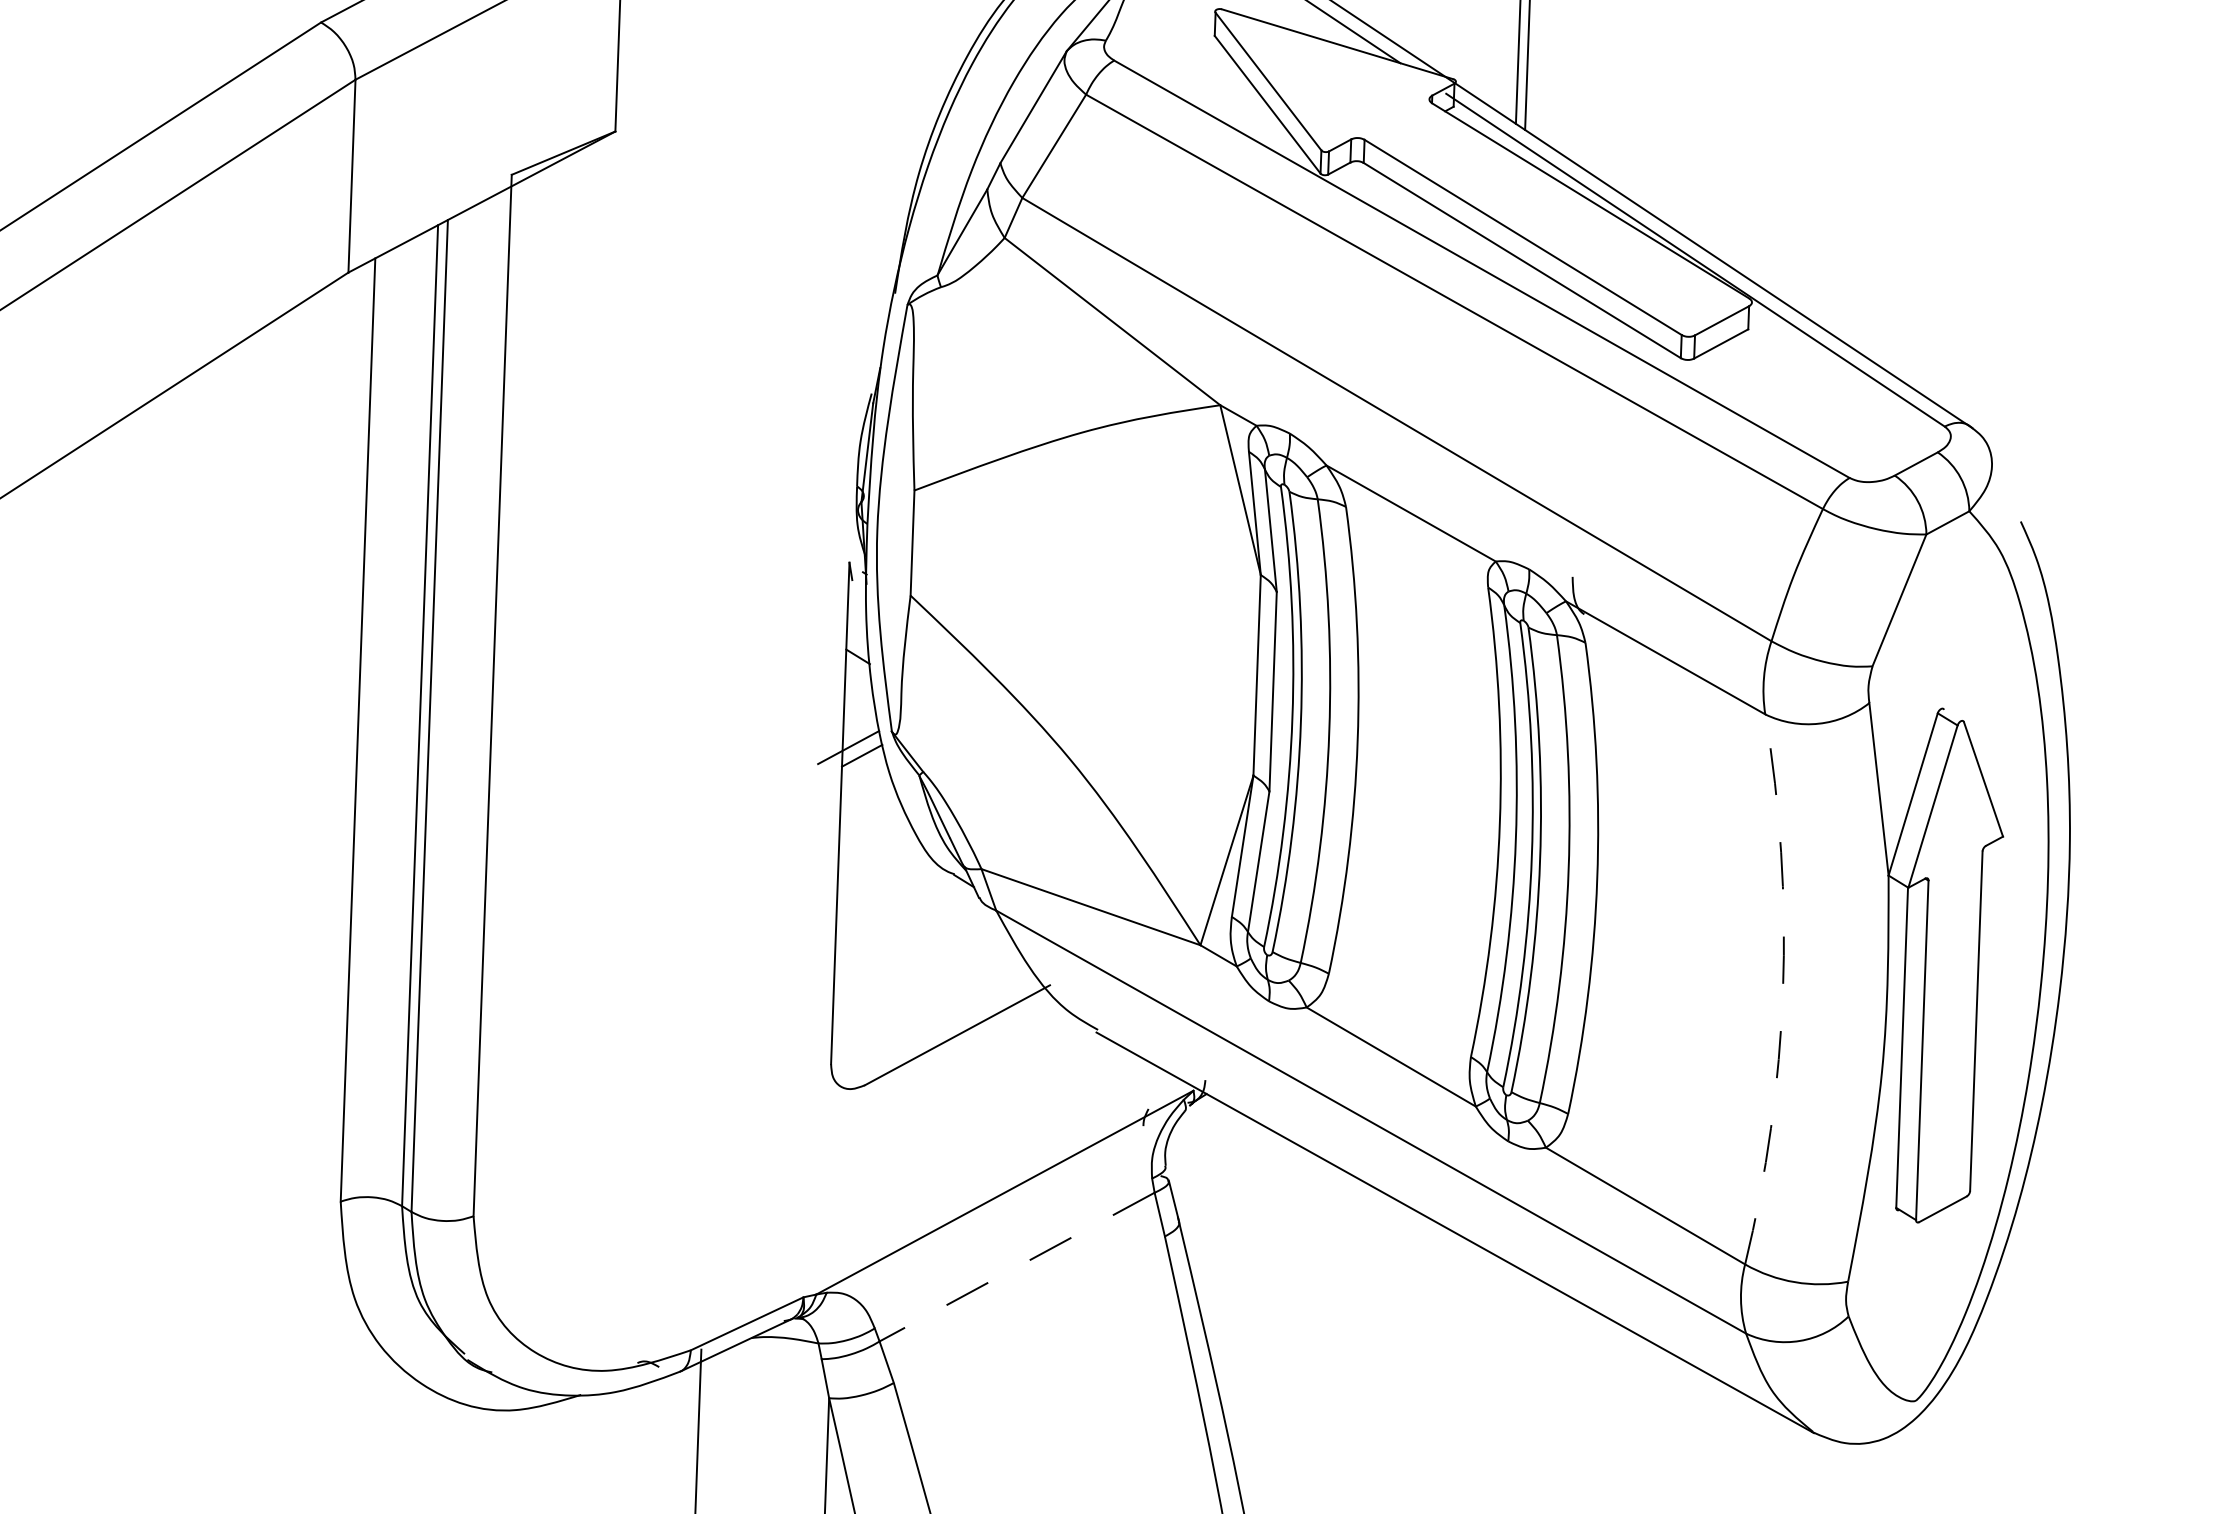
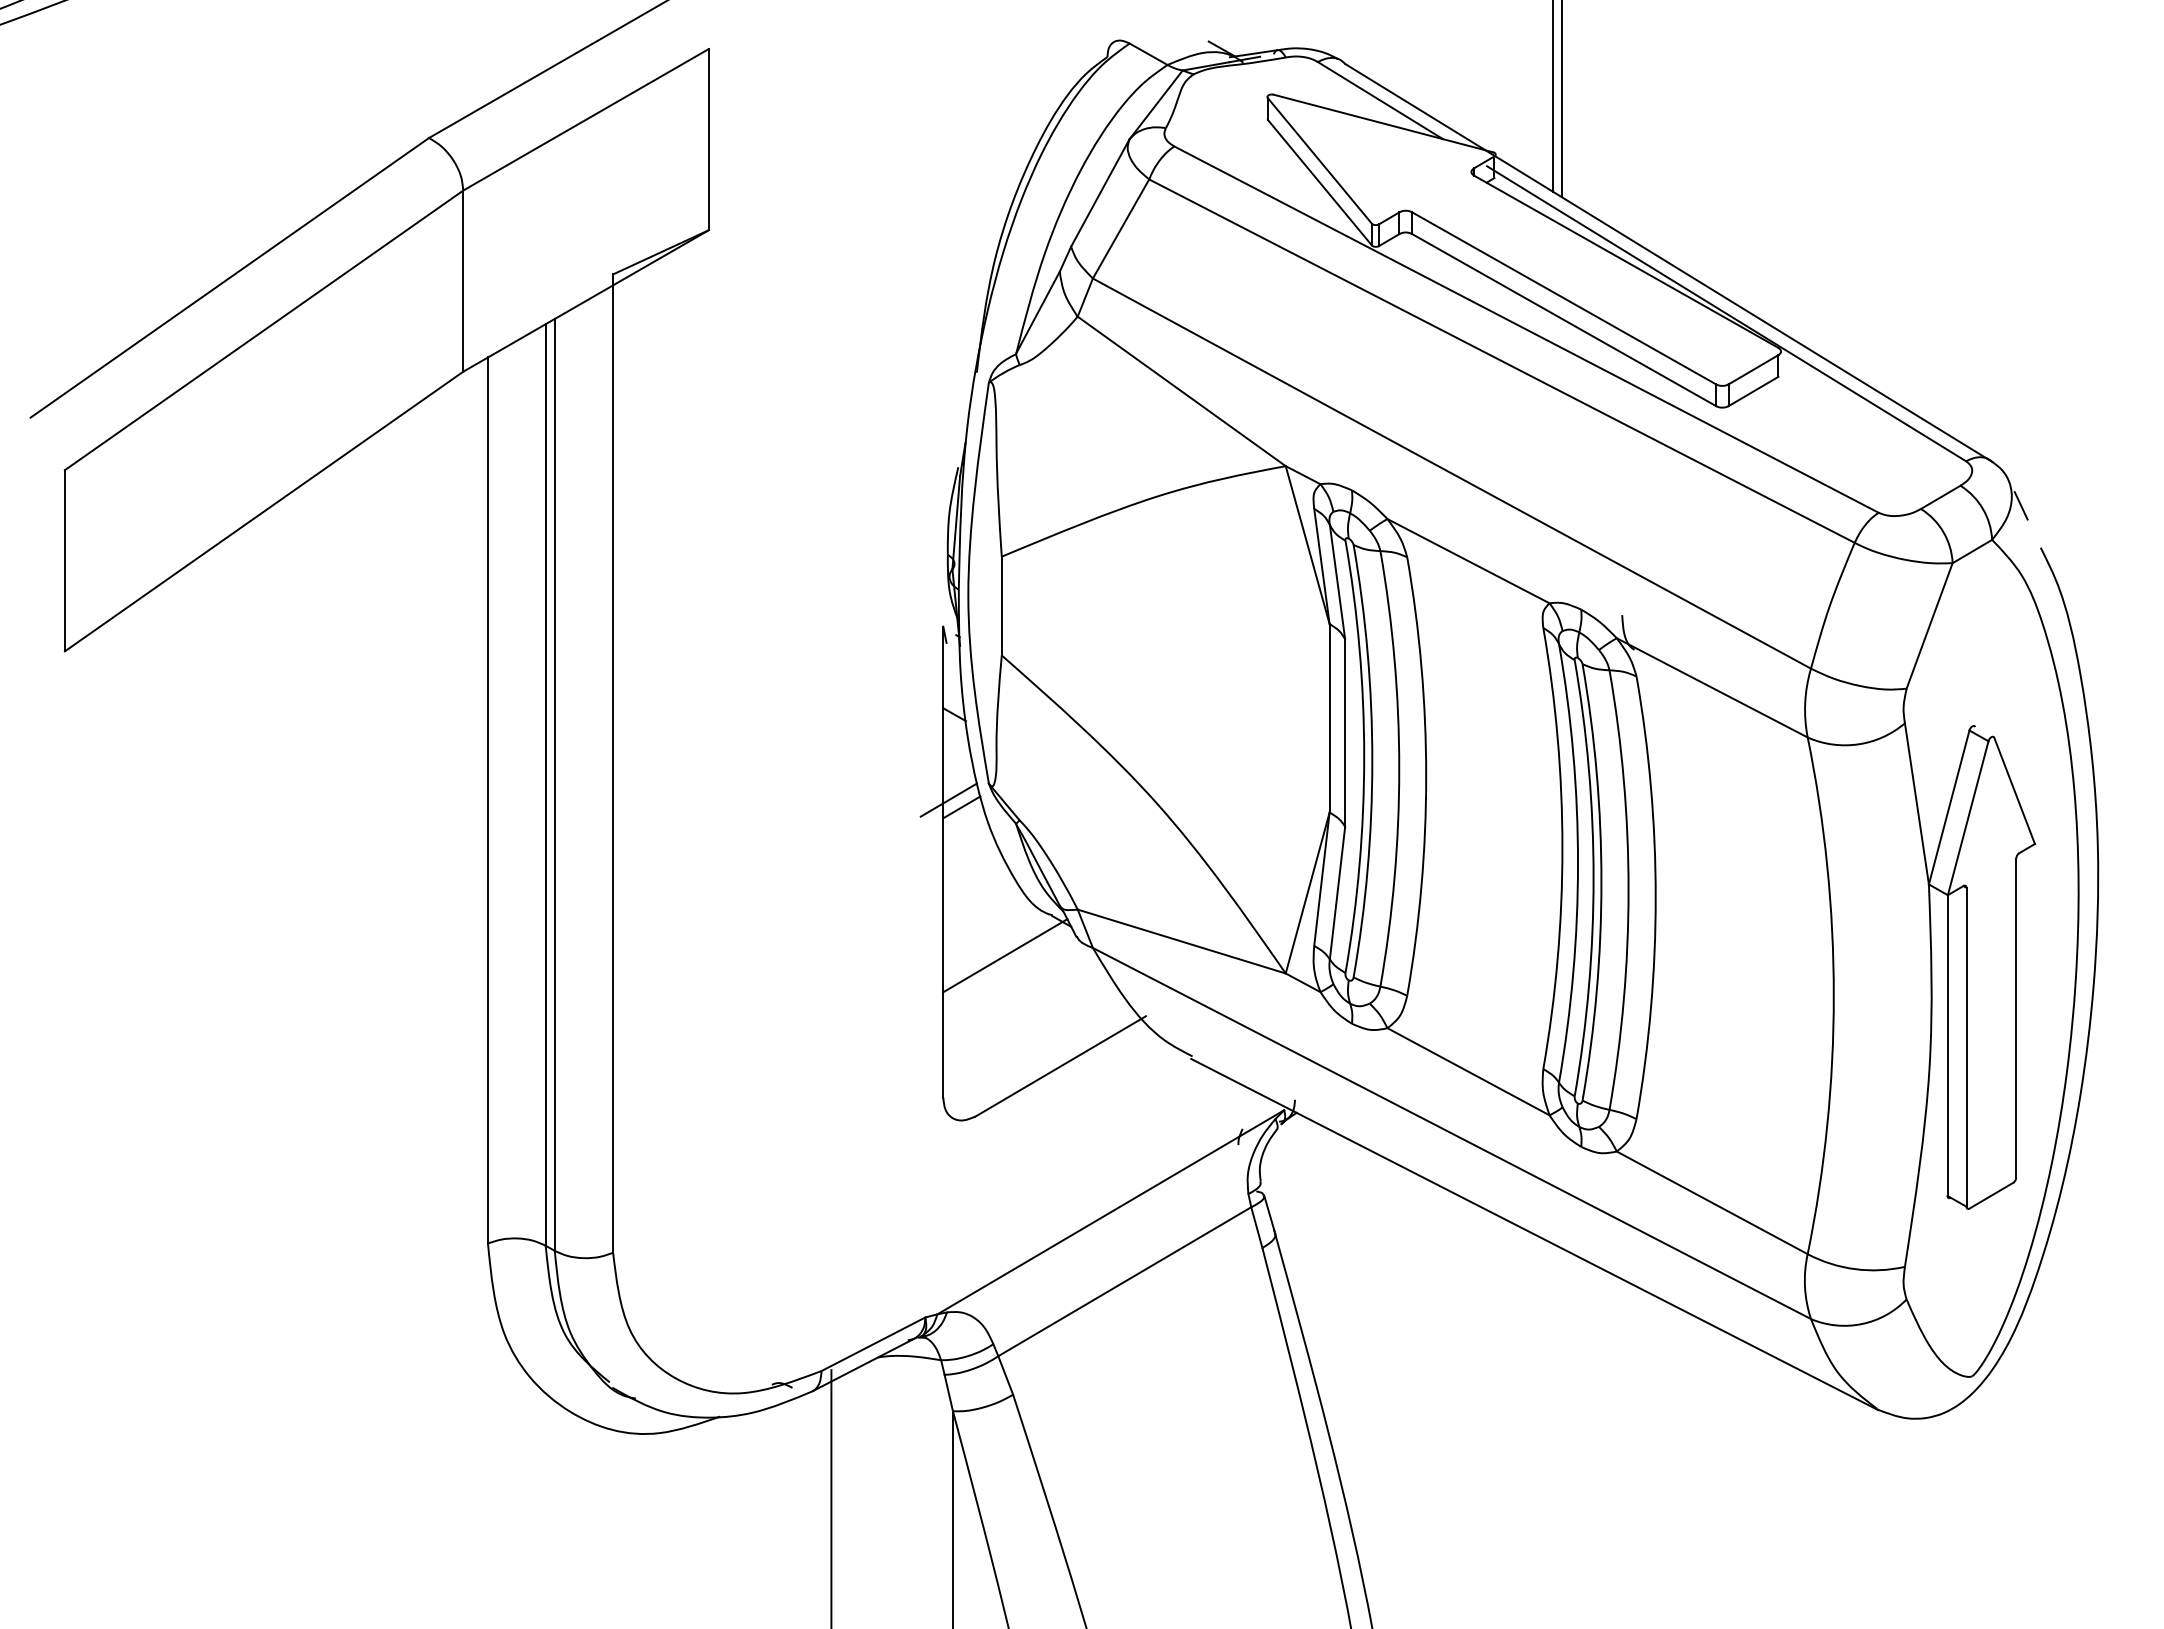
line: (2000, 475) -> (2020, 505), added
line: (902, 915) -> (1005, 955), added
arc: (1782, 990) -> (1833, 995), dashed -> solid
line: (1016, 1266) -> (1124, 1281), dashed -> solid

